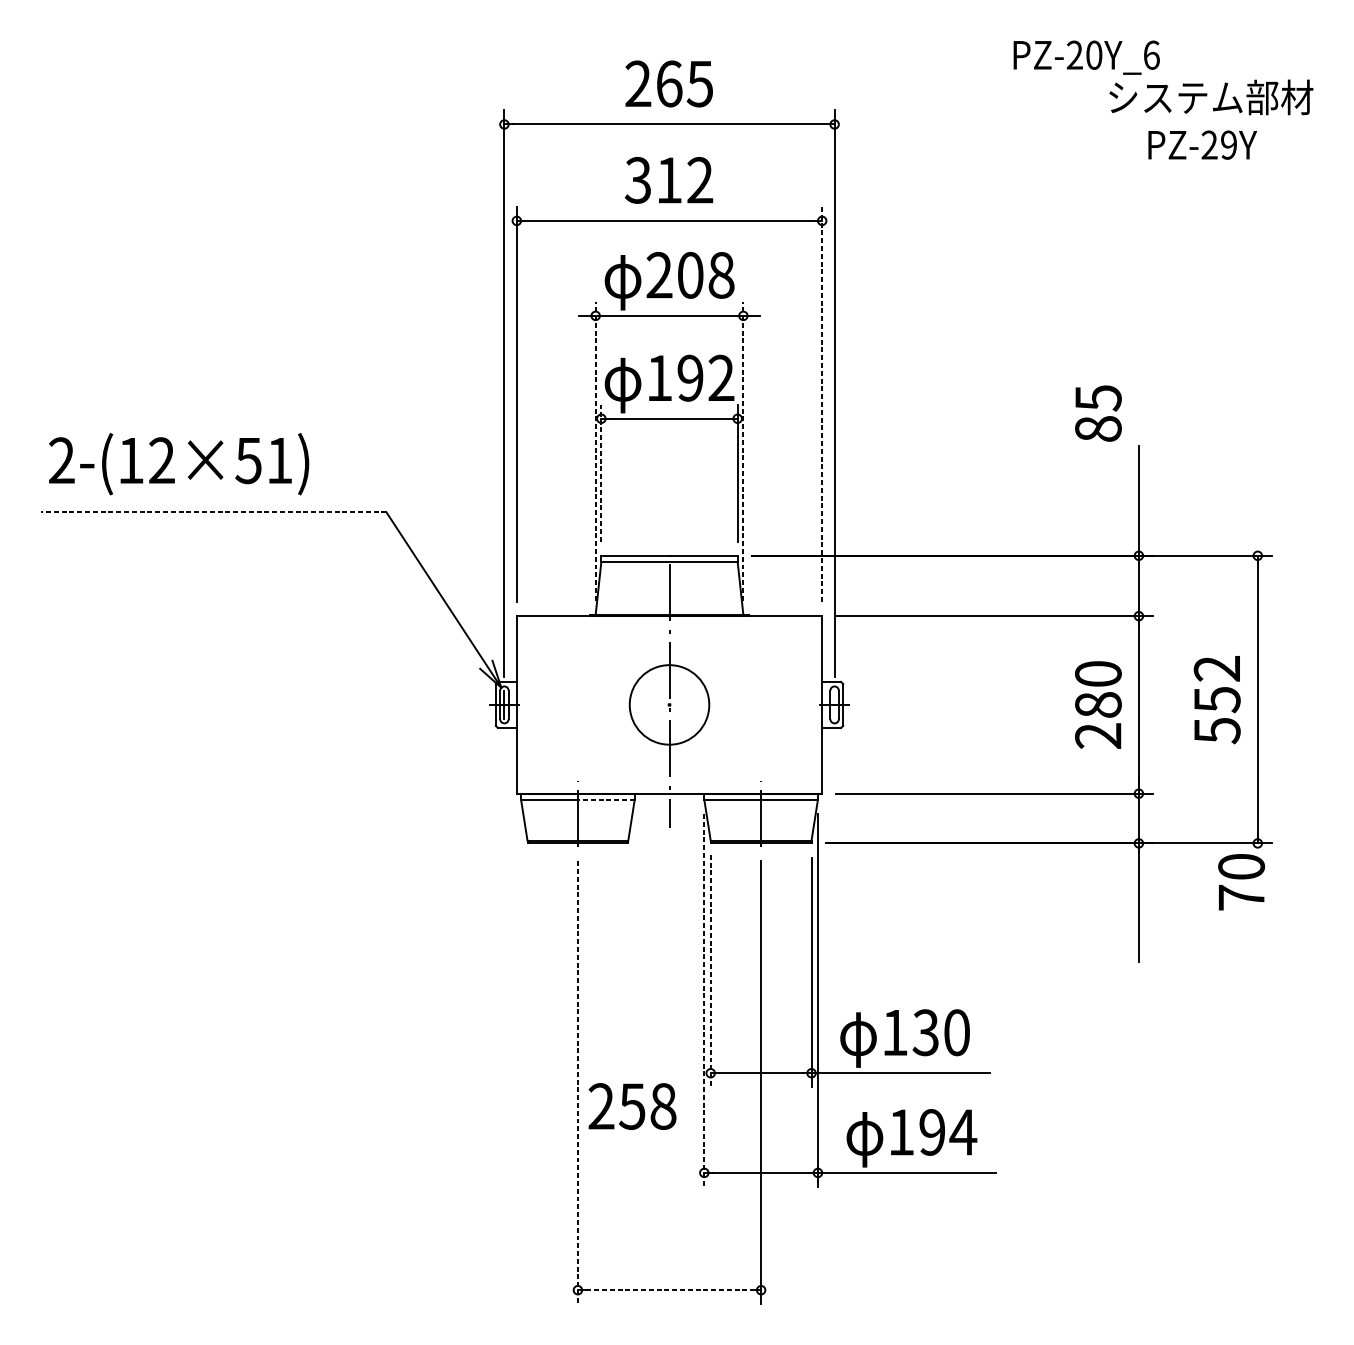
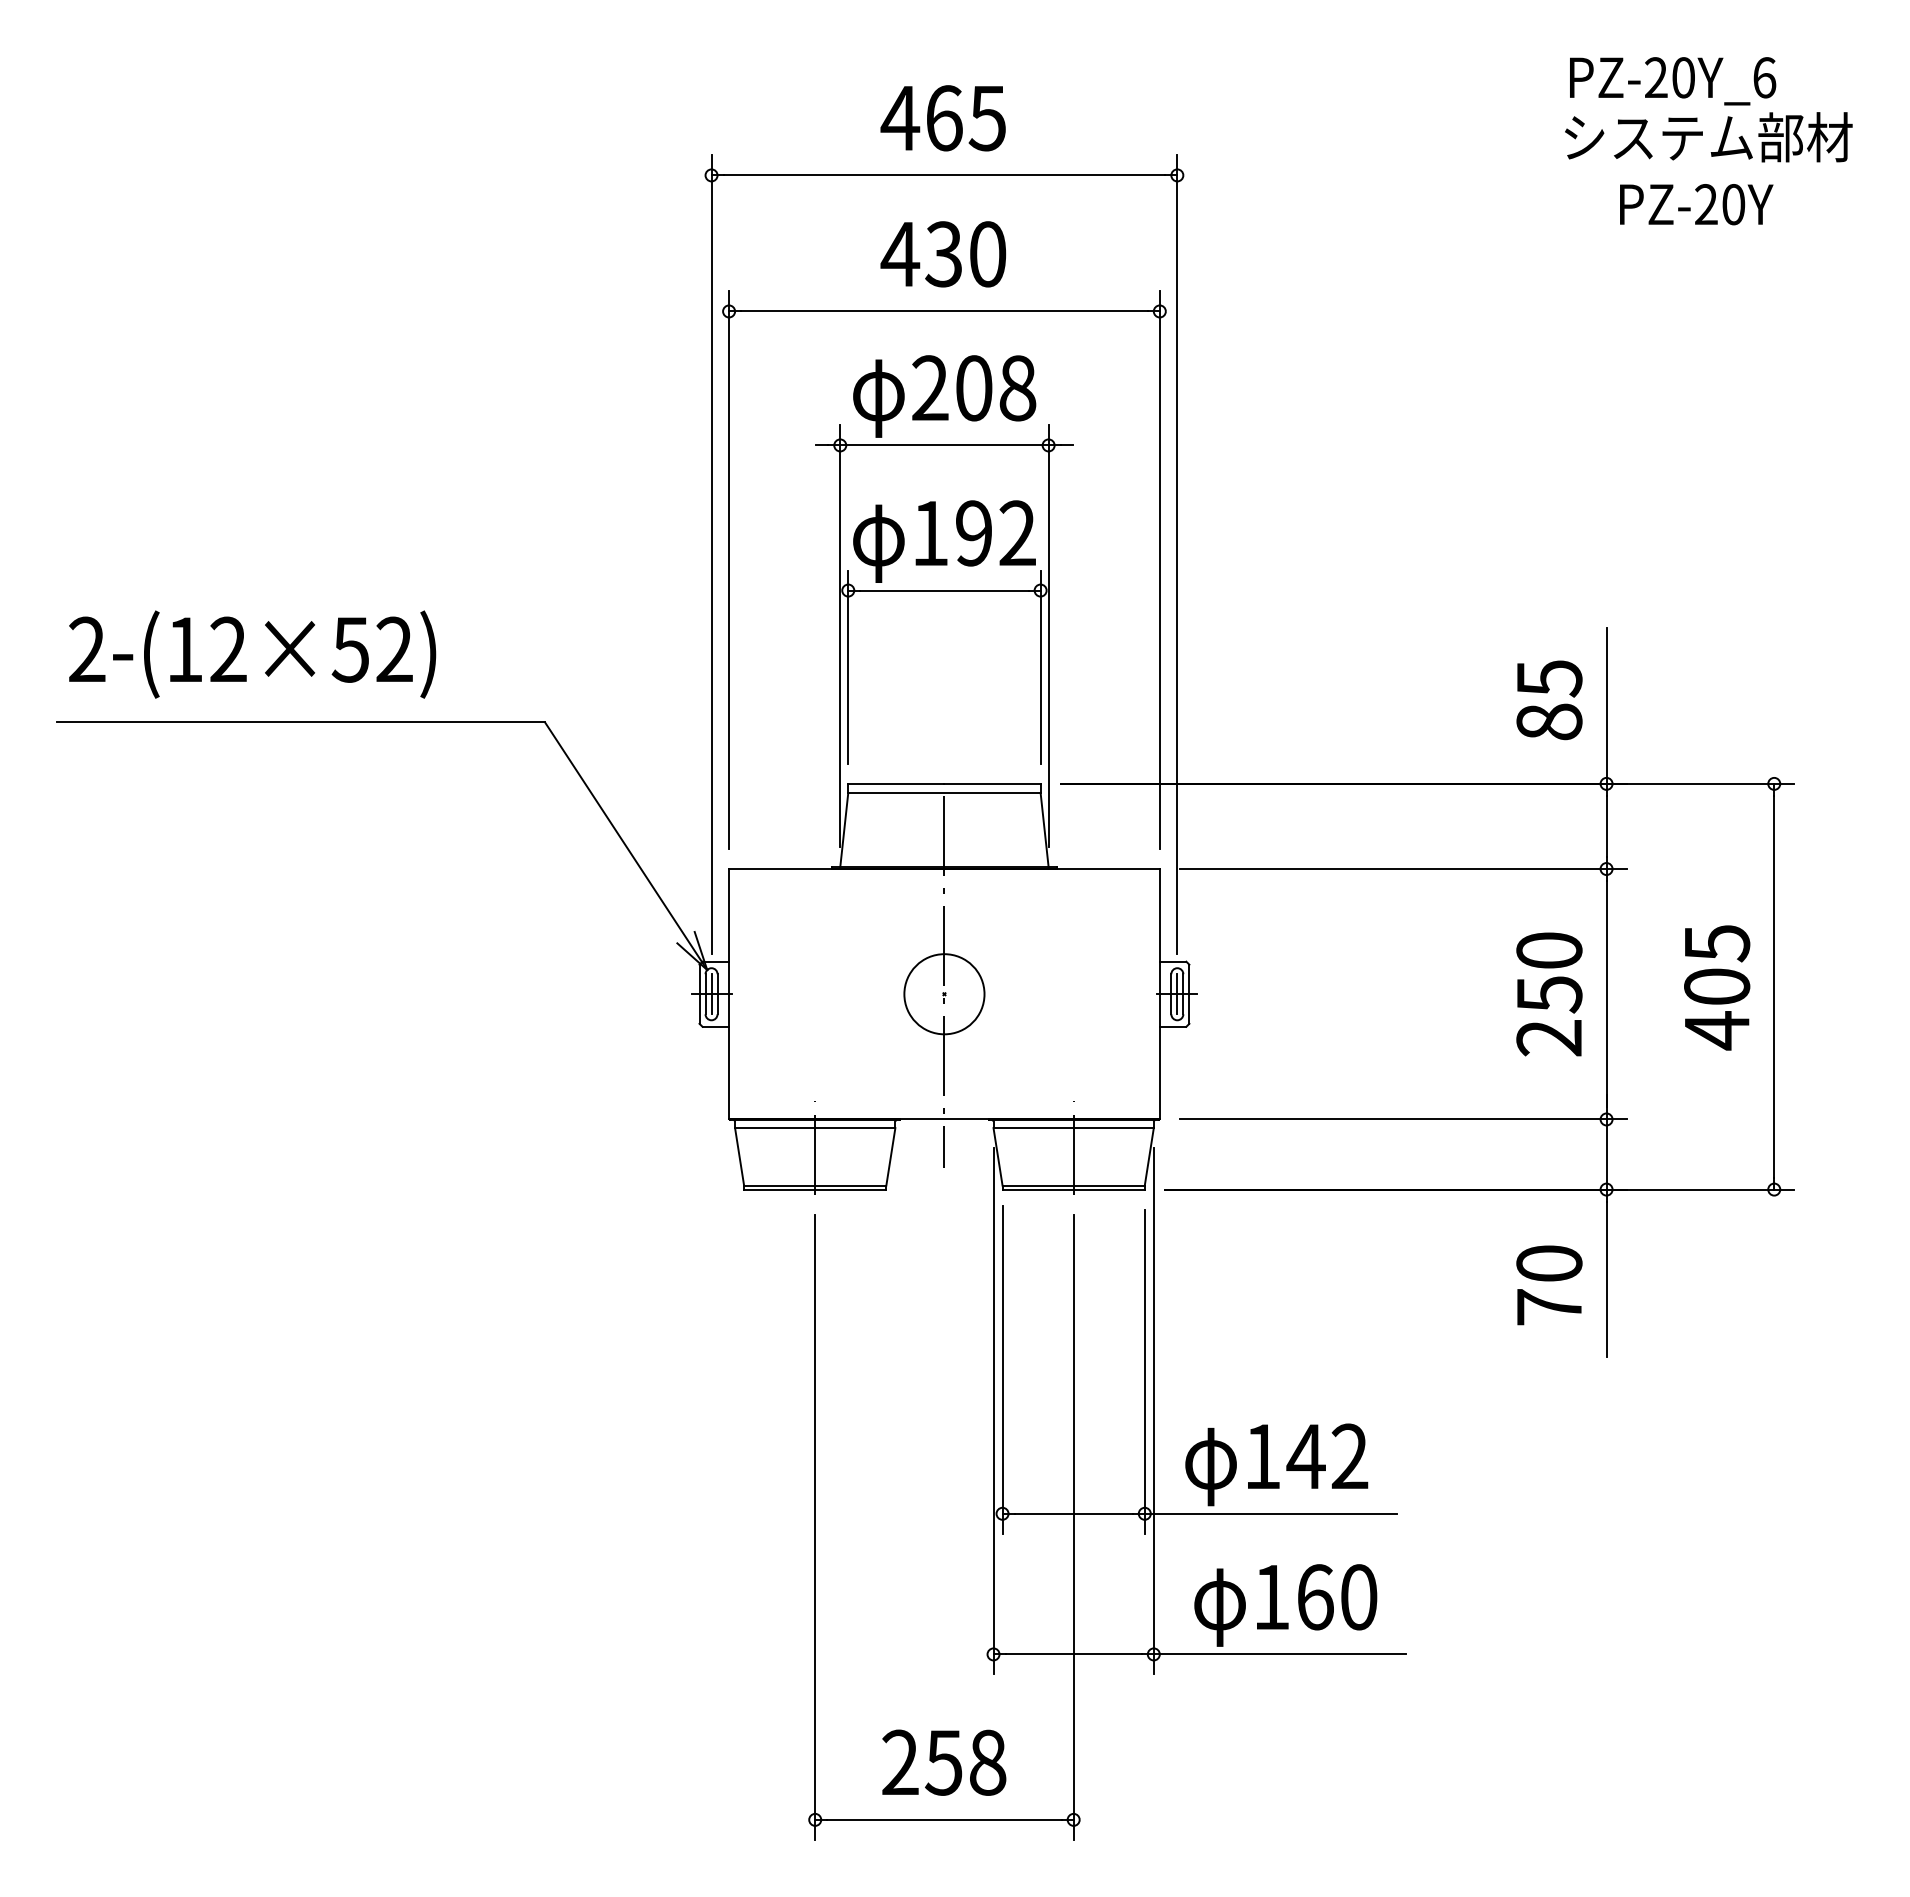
text: (1087, 57) -> (1673, 81), moved
text: (638, 83) -> (900, 117), 265 -> 465
text: (1228, 145) -> (1733, 204), PZ-29Y -> PZ-20Y
text: (668, 180) -> (943, 254), 312 -> 430
line: (821, 404) -> (1159, 570), dashed -> solid
text: (1098, 413) -> (1549, 700), moved
line: (595, 451) -> (840, 636), dashed -> solid
line: (743, 451) -> (1048, 636), dashed -> solid
text: (279, 459) -> (394, 648), 2-(12×51) -> 2-(12×52)
line: (601, 473) -> (848, 667), dashed -> solid
line: (213, 512) -> (301, 722), dashed -> solid
text: (1217, 700) -> (1717, 987), 552 -> 405
circle: (669, 705) -> (944, 994), size x0.71
line: (834, 705) -> (1177, 994), added
text: (1098, 705) -> (1549, 994), 280 -> 250
line: (605, 800) -> (854, 1128), dashed -> solid
text: (1241, 882) -> (1549, 1285), moved
line: (710, 971) -> (1002, 1370), dashed -> solid
line: (704, 1000) -> (993, 1411), dashed -> solid
text: (941, 1032) -> (1327, 1456), 130 -> 142
line: (578, 1082) -> (815, 1527), dashed -> solid
text: (632, 1106) -> (944, 1762), moved
text: (948, 1132) -> (1337, 1597), 194 -> 160
line: (669, 1289) -> (944, 1819), dashed -> solid

